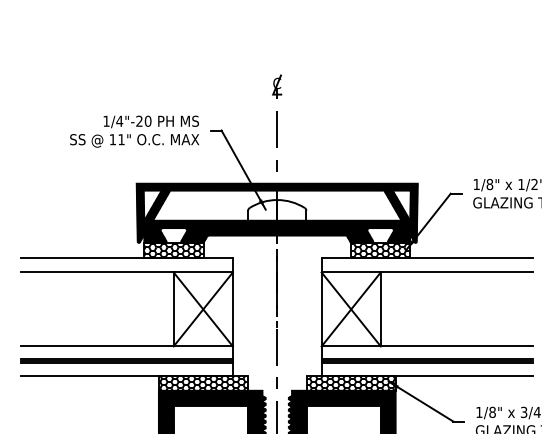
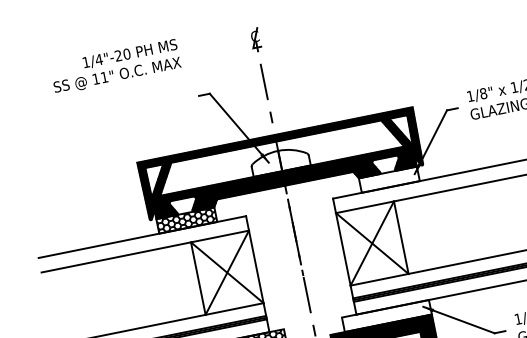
text: (134, 131) -> (115, 66), moved
hatch: (380, 249) -> (389, 178), removed
hatch: (350, 383) -> (386, 316), removed

